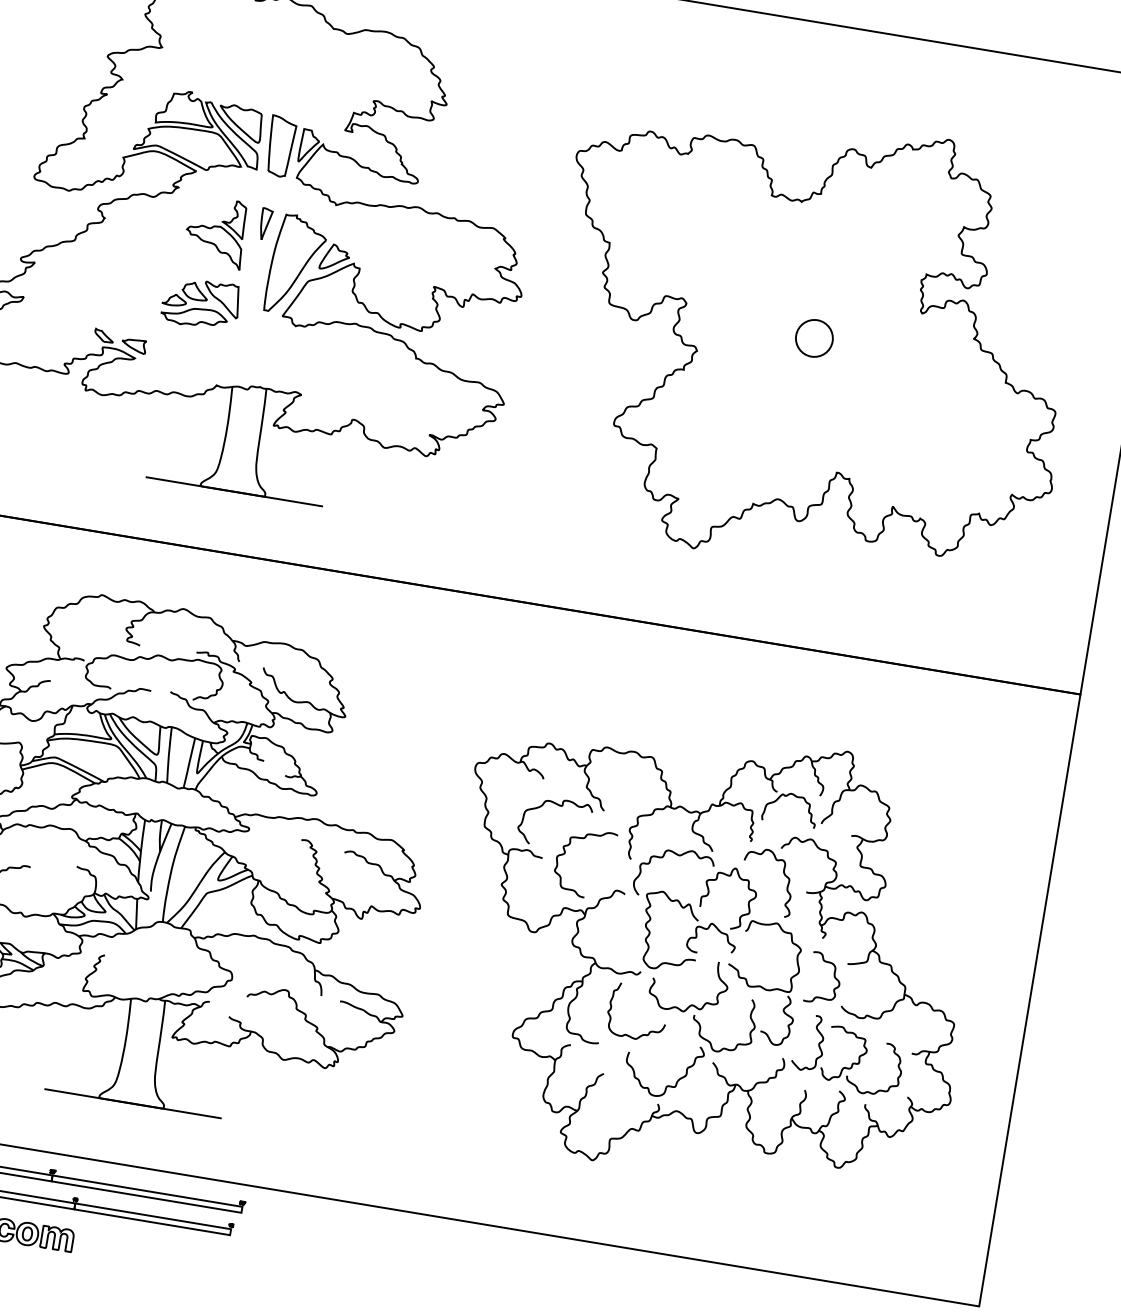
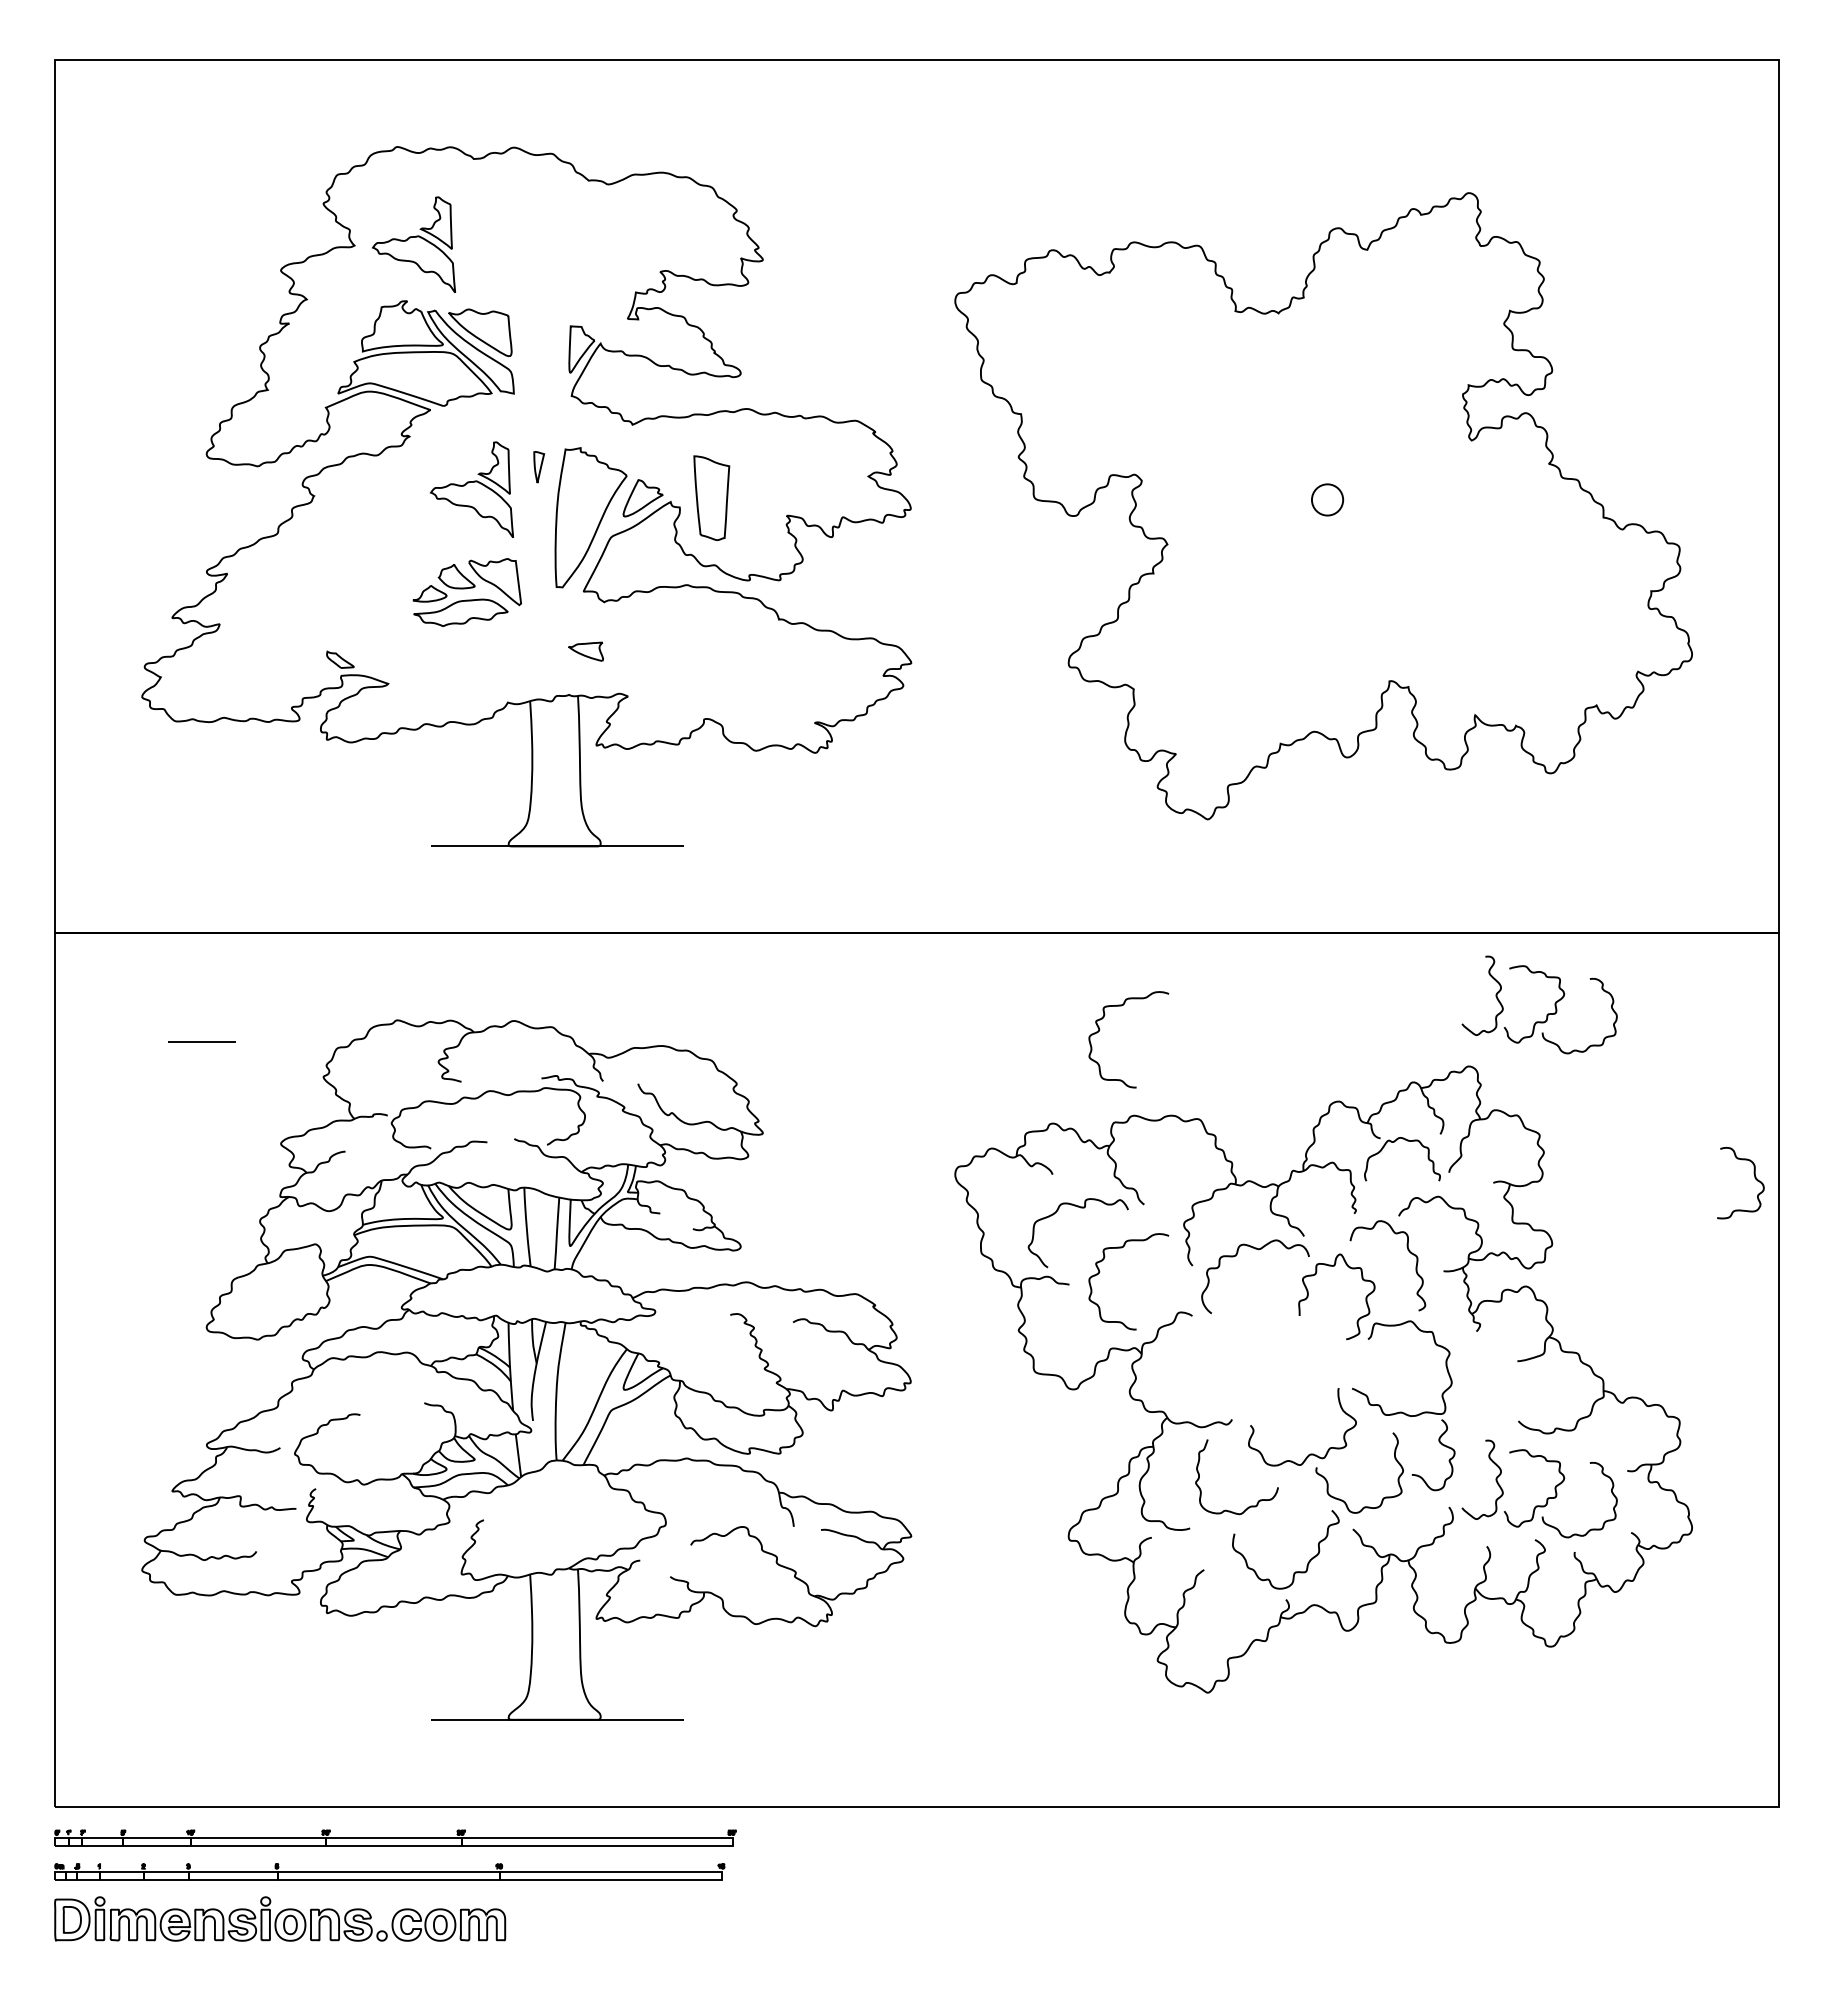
part: (203, 53) -> (413, 244), added
part: (280, 146) -> (711, 497), moved
part: (266, 223) -> (539, 466), size x0.7
circle: (814, 338) -> (1327, 499), size x0.6
part: (133, 345) -> (585, 651), moved
curve: (593, 683) -> (1100, 1029), added
part: (908, 723) -> (1547, 1013), added
part: (688, 934) -> (1289, 1357), removed
curve: (834, 976) -> (1754, 1177), moved

